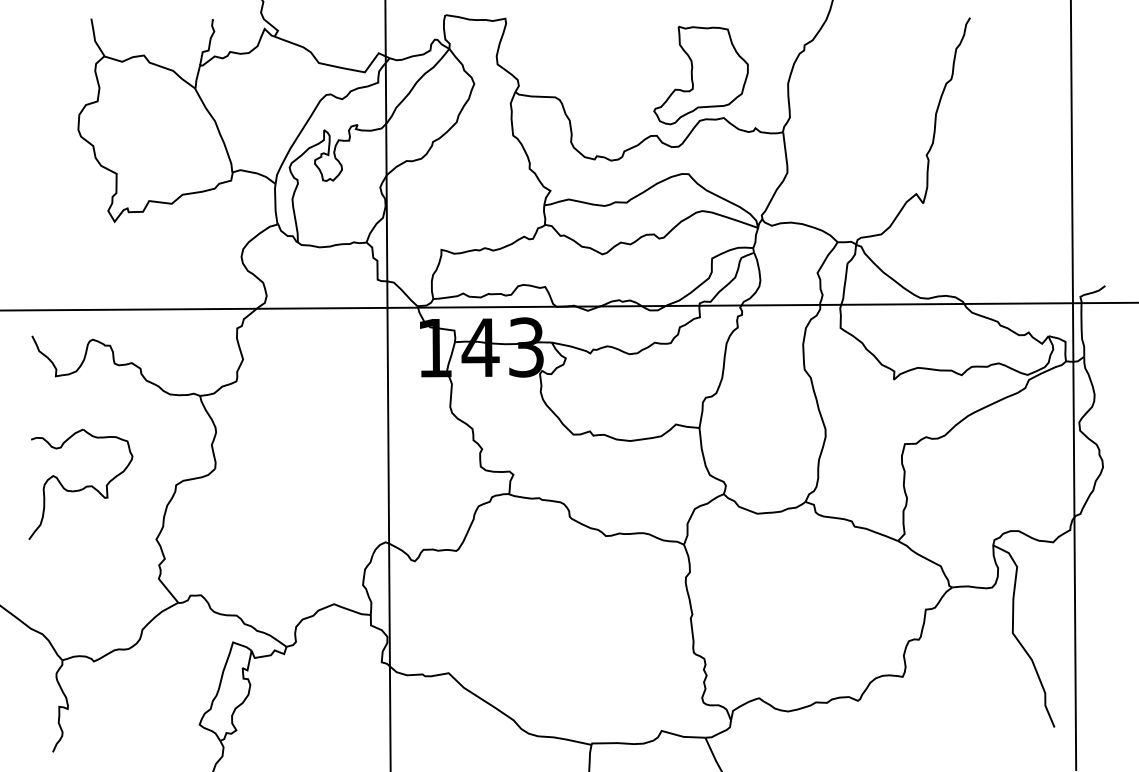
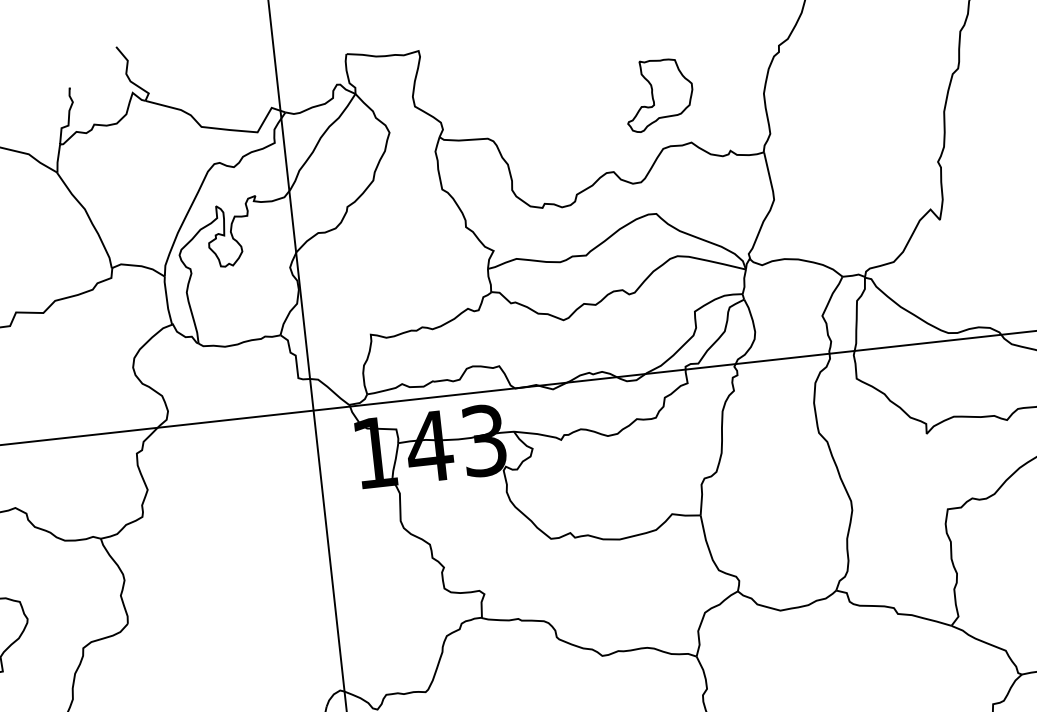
part: (700, 75) -> (658, 94), size x0.6

